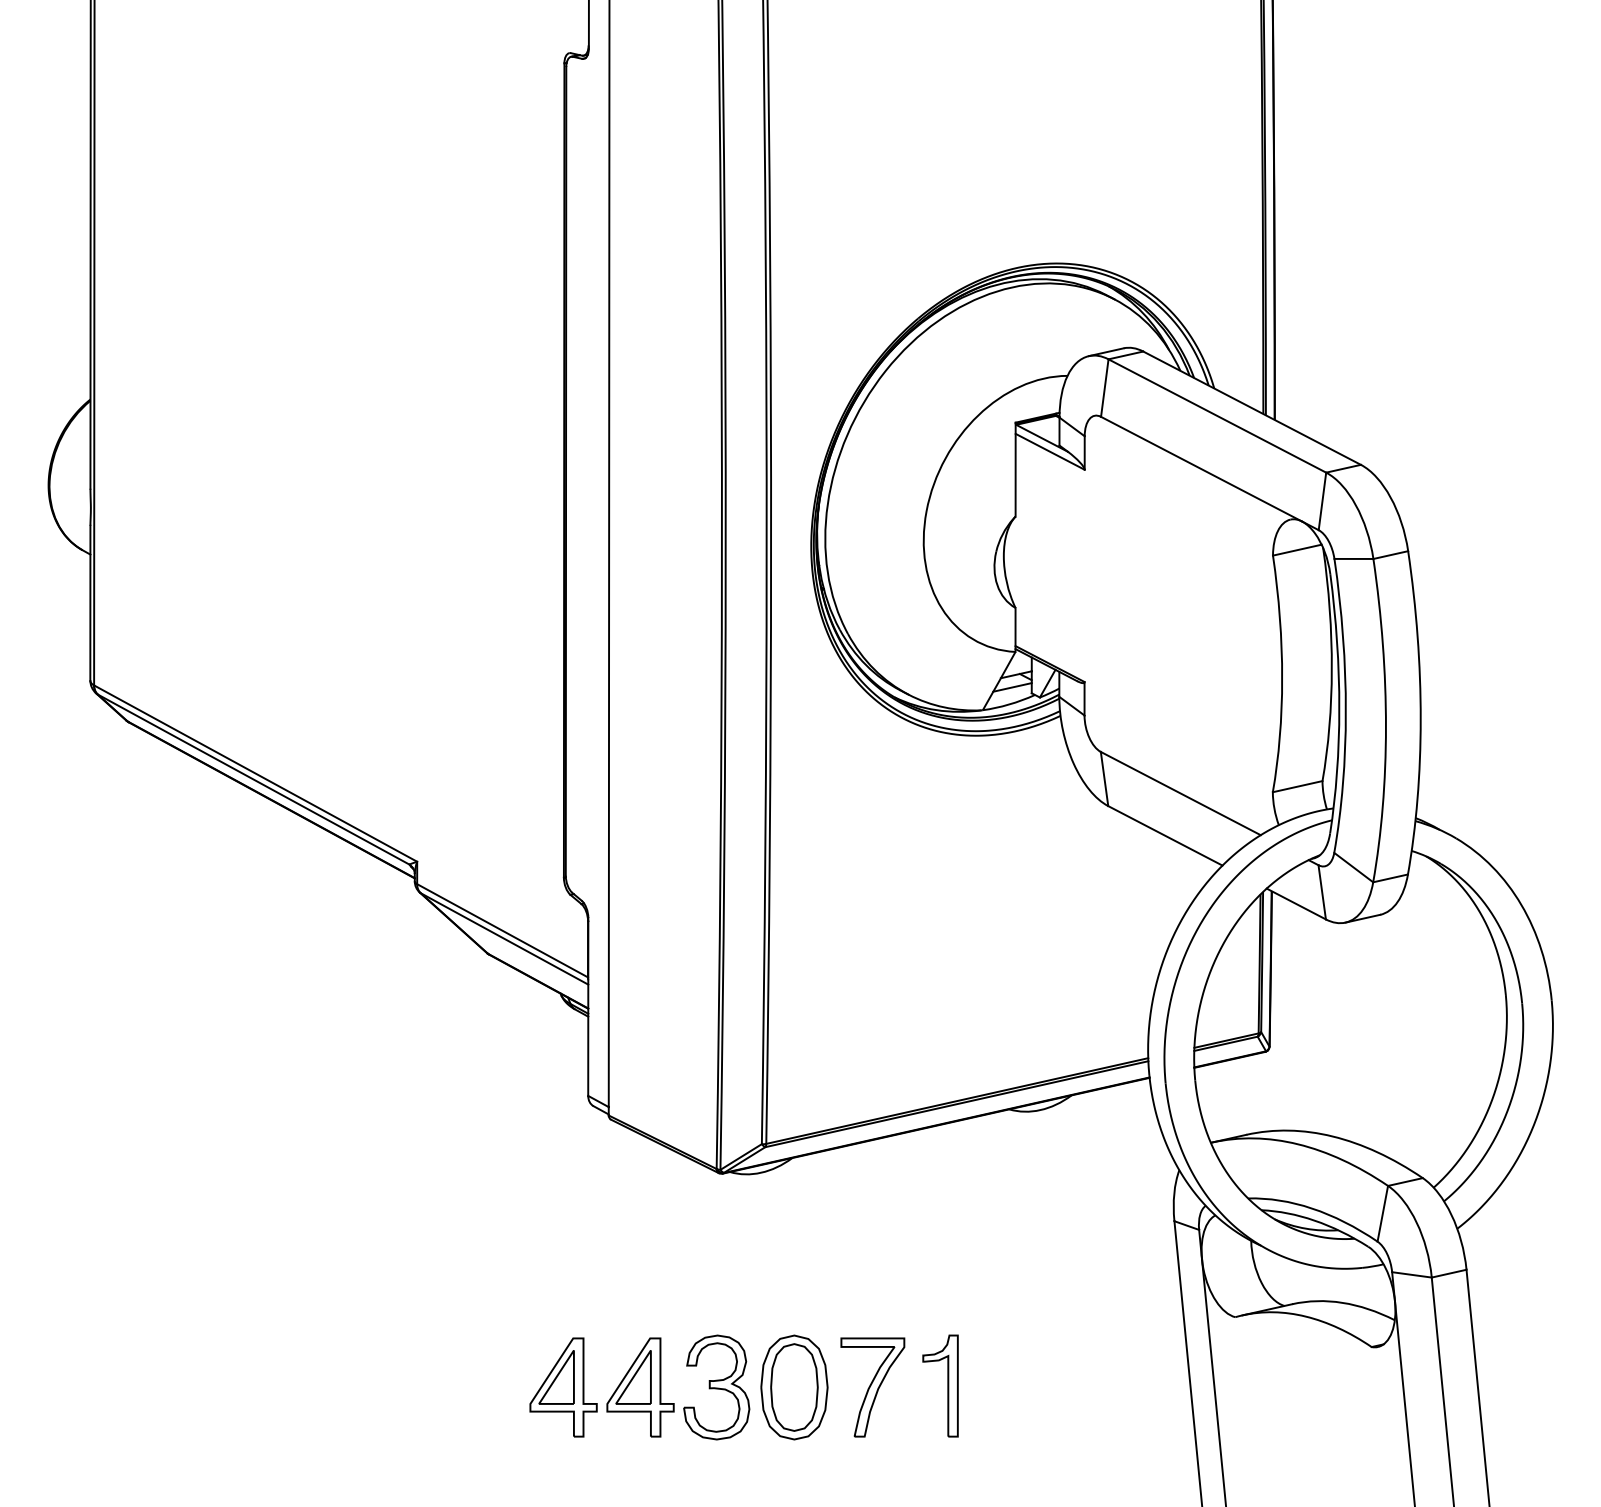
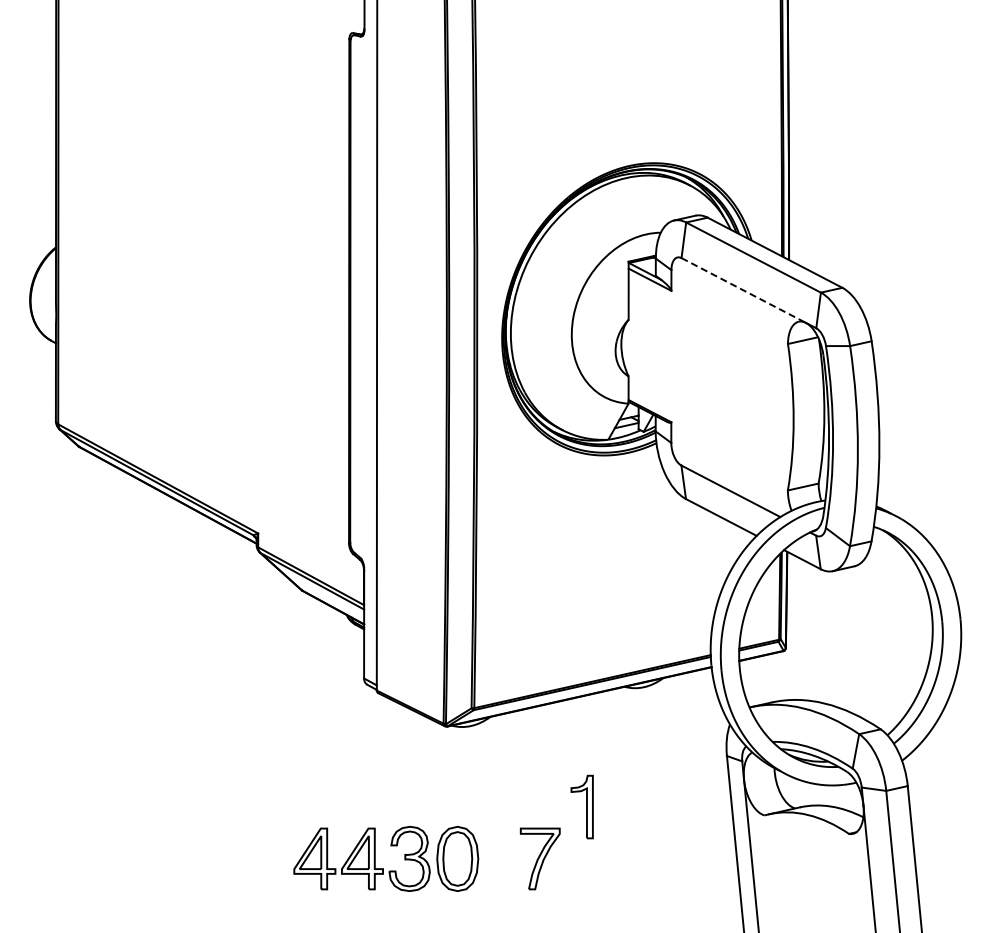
line: (1202, 469) -> (744, 290), solid -> dashed
part: (939, 1385) -> (581, 806), moved
part: (674, 1402) -> (383, 868), moved

